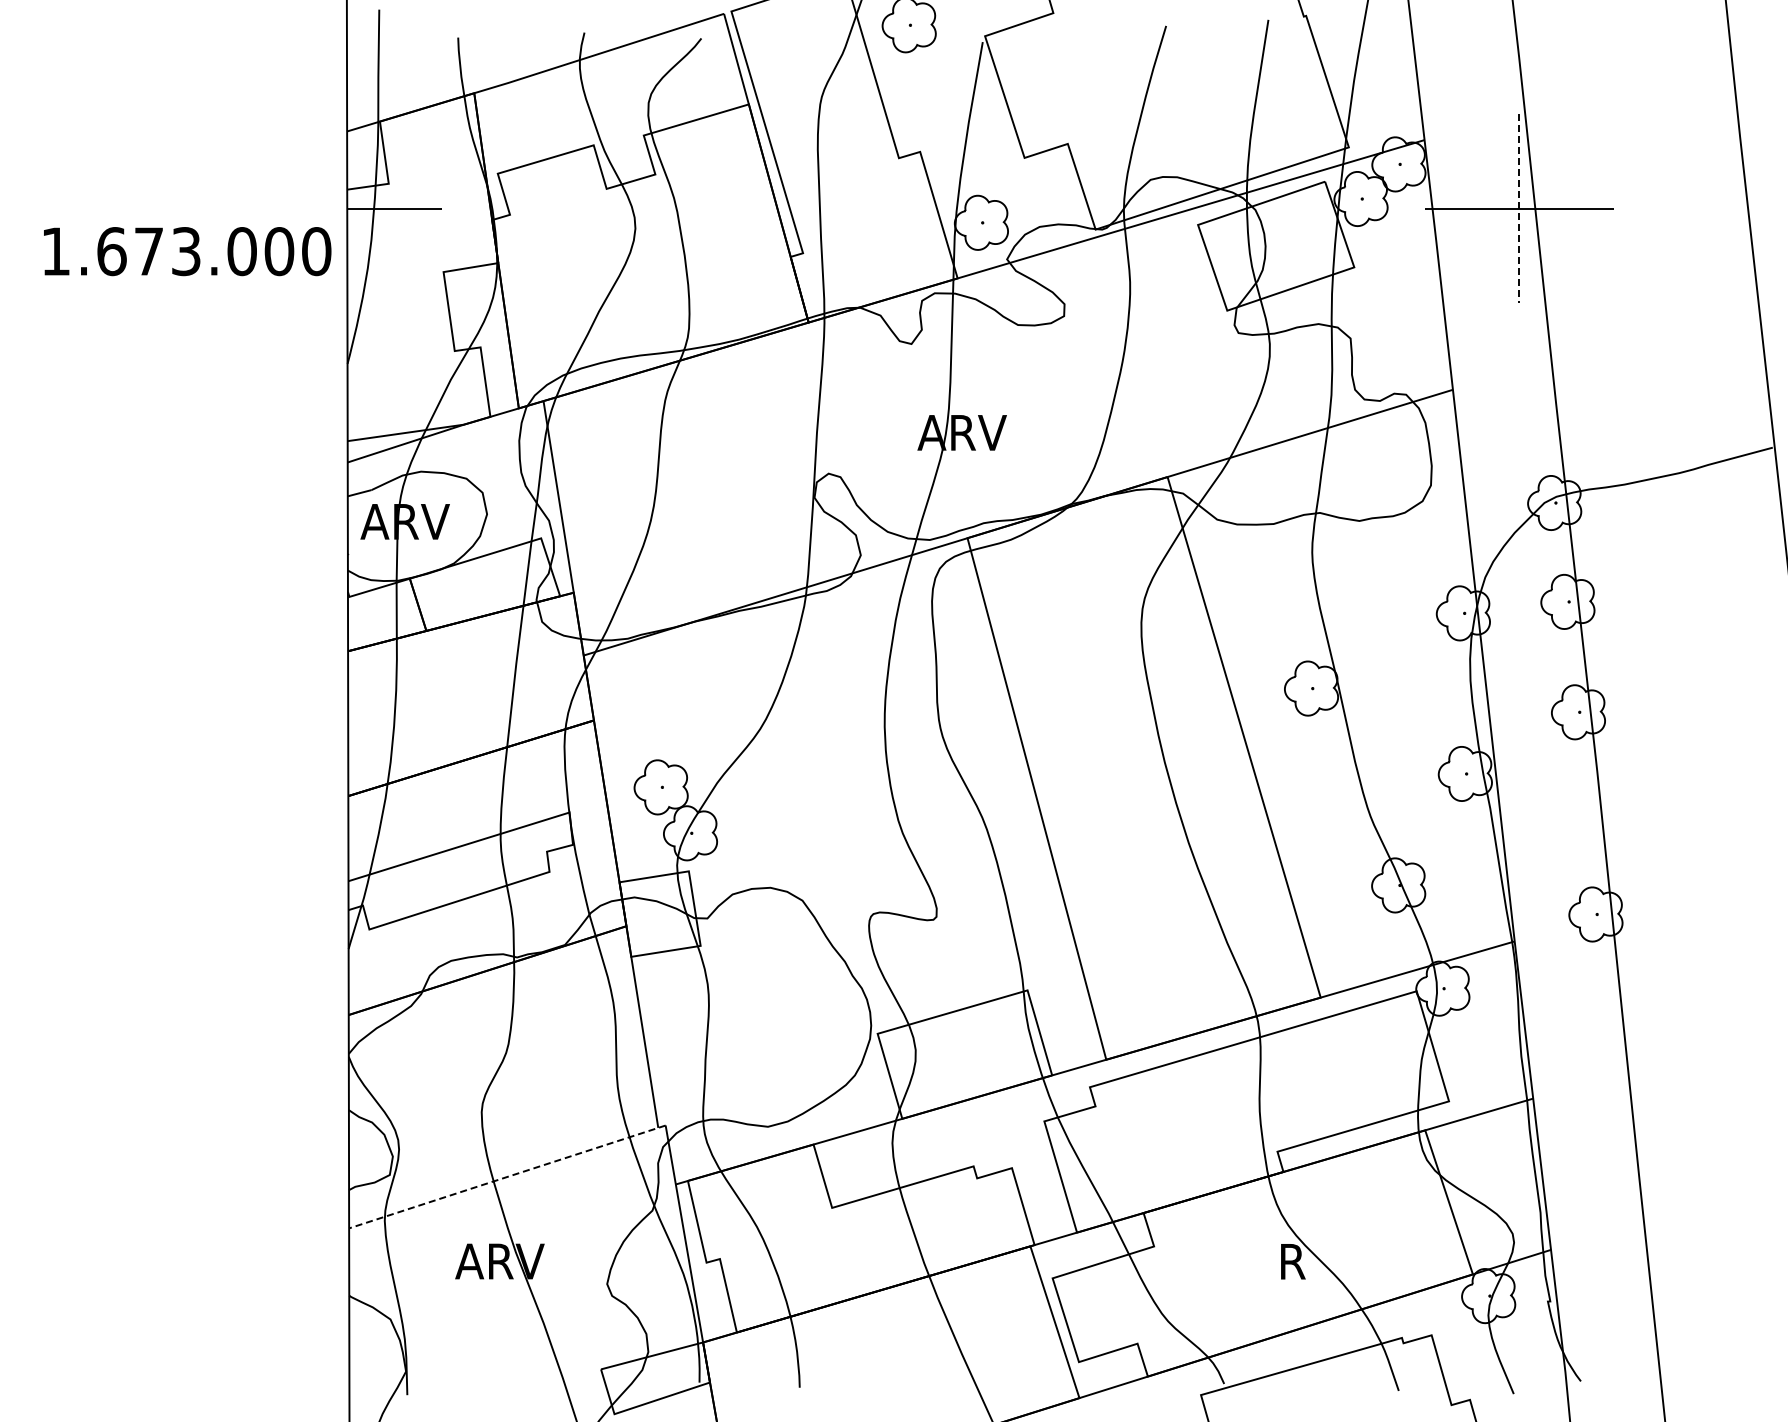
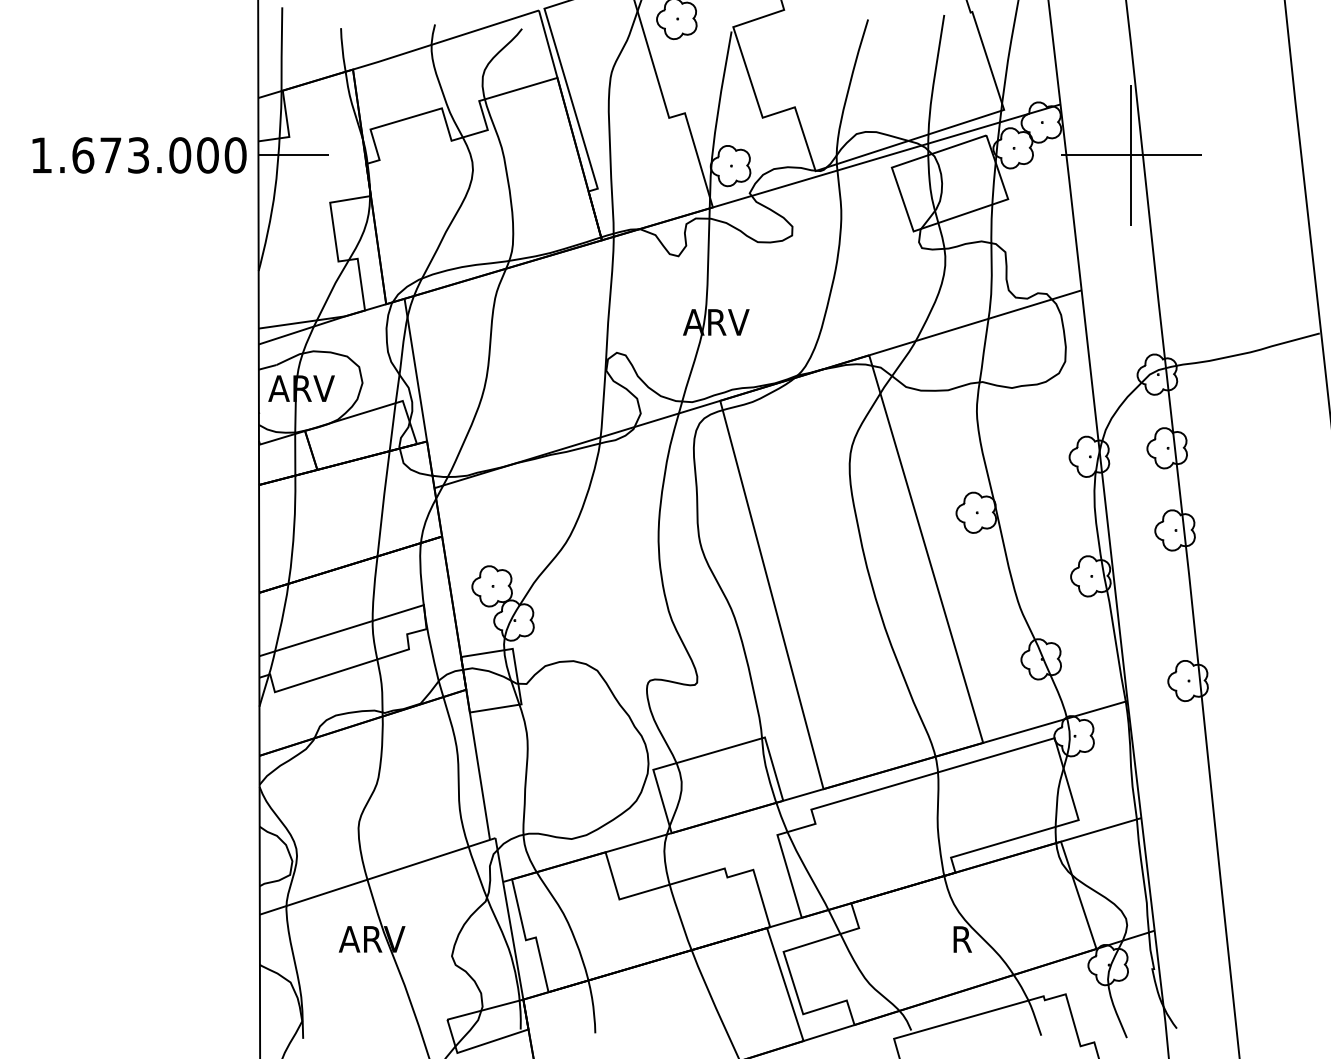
line: (1519, 208) -> (1131, 155), dashed -> solid
text: (187, 251) -> (139, 155), moved
line: (507, 1176) -> (377, 876), dashed -> solid

